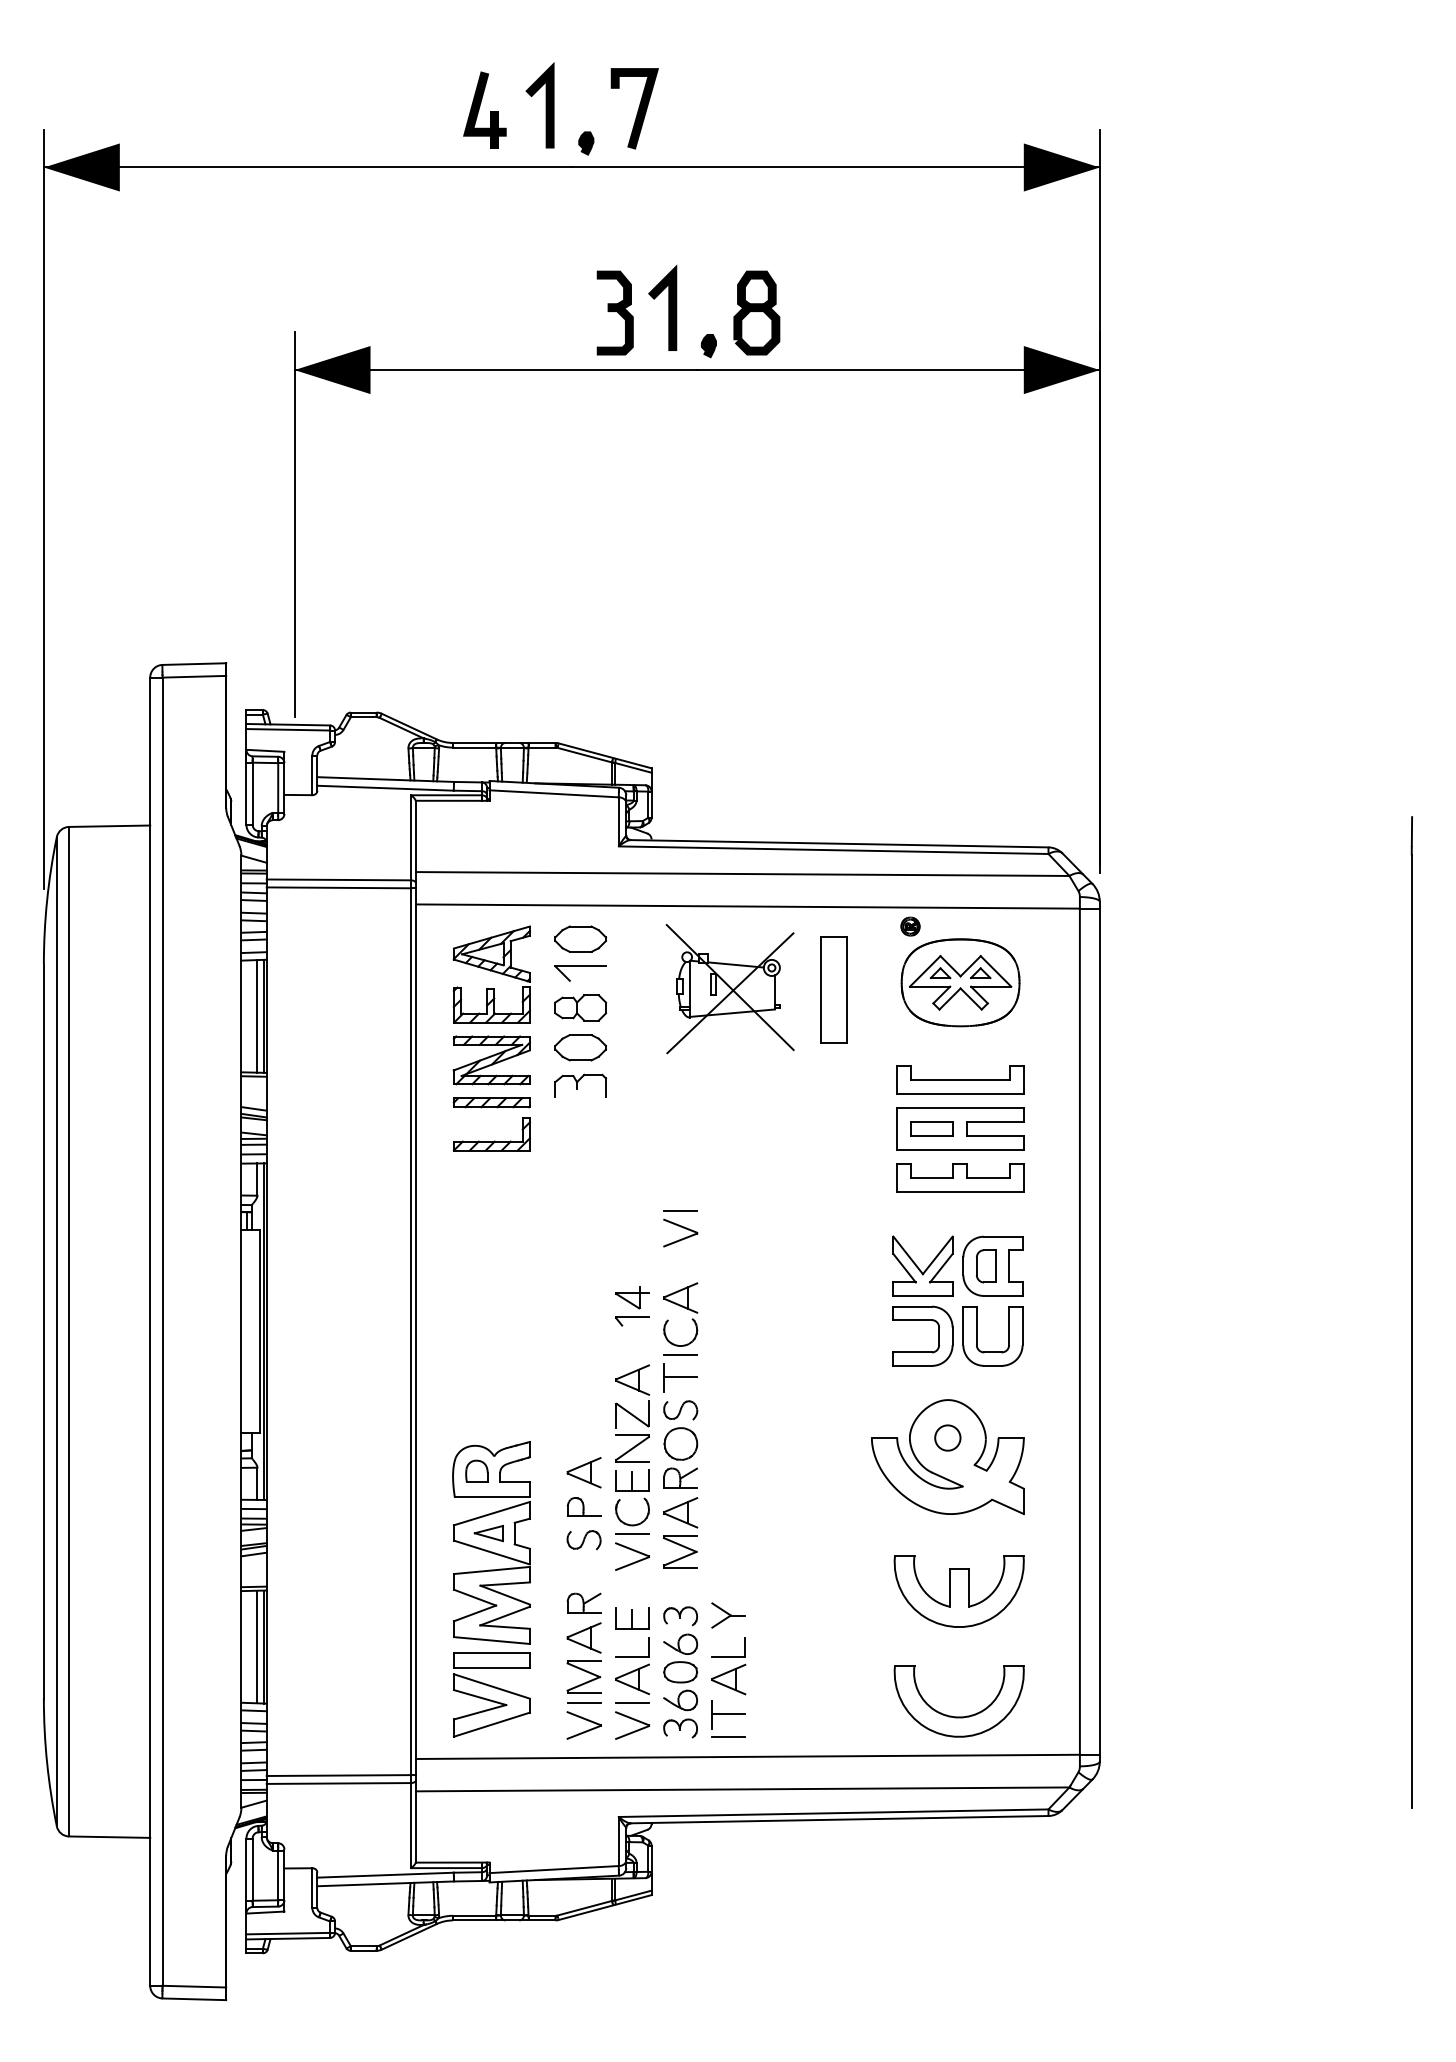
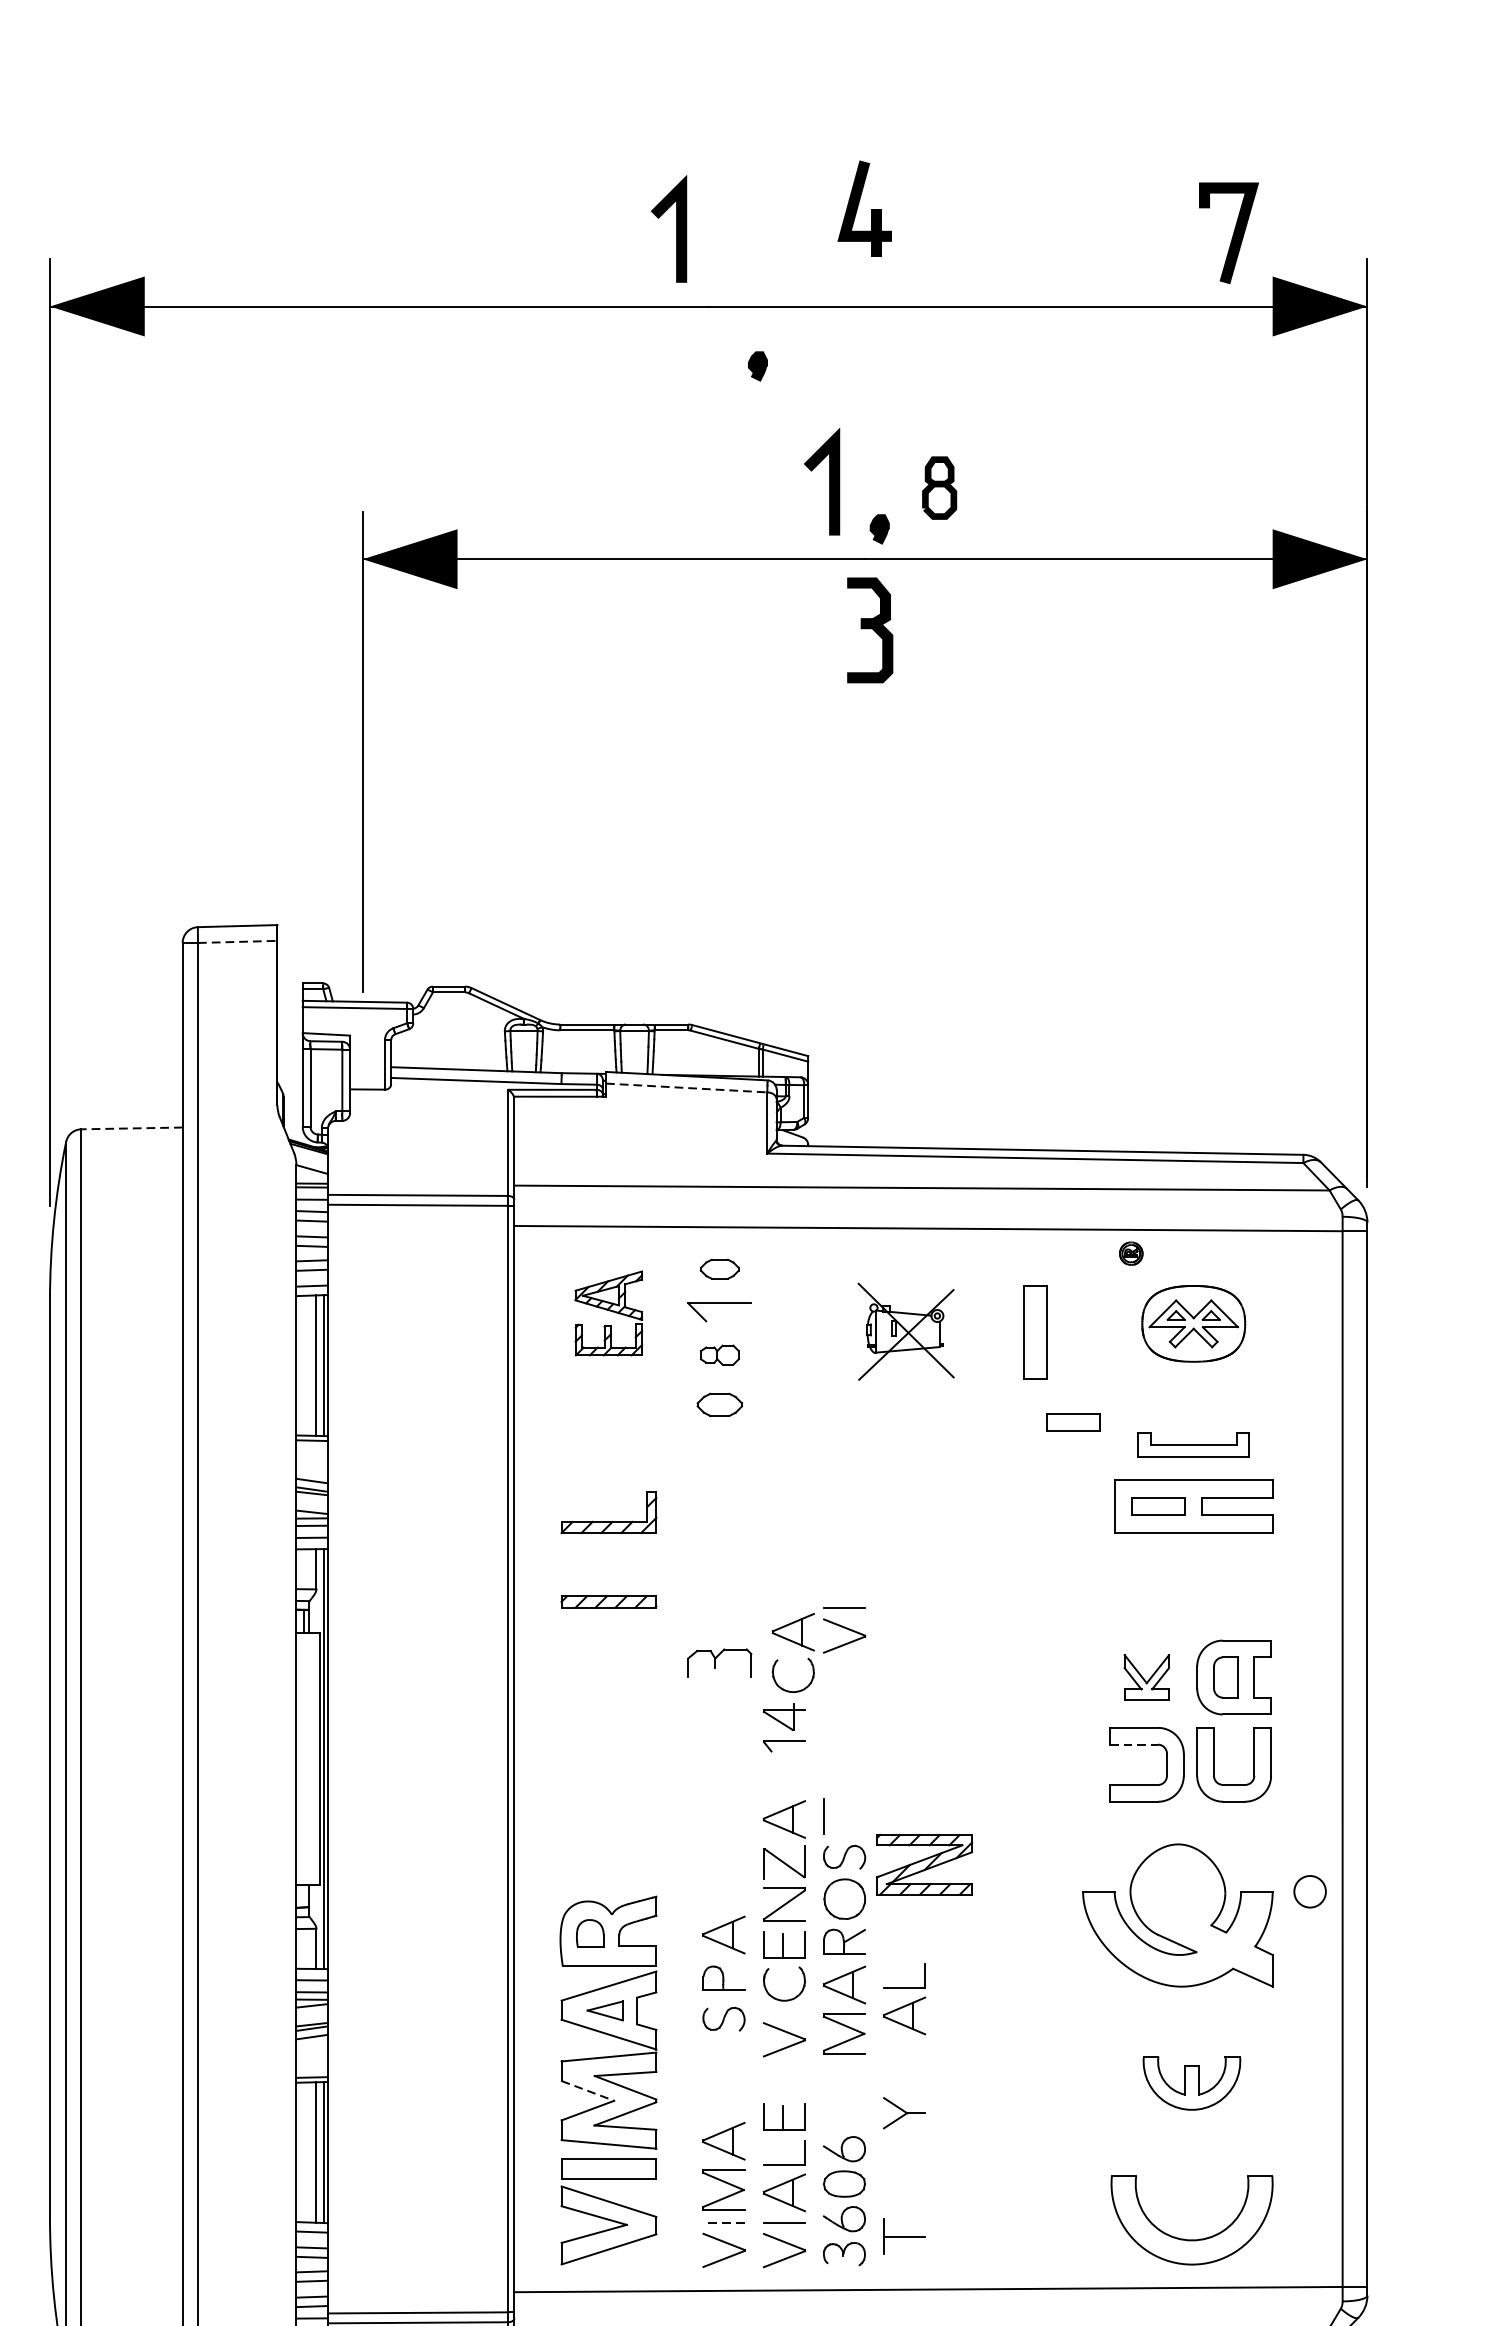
part: (484, 109) -> (864, 207), moved
line: (637, 110) -> (1232, 235), moved
part: (586, 143) -> (758, 366), moved
part: (614, 312) -> (869, 629), moved
part: (756, 312) -> (939, 487), size x0.6
line: (194, 676) -> (237, 941), solid -> dashed
line: (554, 793) -> (687, 1087), solid -> dashed
line: (109, 826) -> (131, 1128), solid -> dashed
part: (580, 938) -> (719, 1268), size x0.6
part: (491, 974) -> (608, 1313), size x0.7
part: (960, 982) -> (1193, 1323), size x0.7
part: (729, 989) -> (905, 1332), size x0.6
part: (833, 989) -> (1035, 1332), size x0.7
part: (580, 1007) -> (719, 1354), size x0.6
part: (580, 1047) -> (719, 1404), size x0.7
part: (491, 1060) -> (924, 1864), moved
part: (863, 1061) -> (1072, 1421), added
part: (960, 1079) -> (1193, 1444), size x0.7
part: (580, 1085) -> (719, 1662), moved
part: (491, 1102) -> (608, 1601), moved
part: (960, 1177) -> (1193, 1566), removed
part: (922, 1265) -> (1146, 1676), size x0.6
part: (681, 1307) -> (794, 1644), moved
line: (913, 1320) -> (1135, 1745), solid -> dashed
line: (680, 1355) -> (844, 1788), removed
line: (680, 1377) -> (844, 1816), removed
part: (947, 1437) -> (1309, 1891), moved
line: (632, 1534) -> (784, 2012), removed
part: (958, 1591) -> (1191, 2083), size x0.6
line: (475, 1597) -> (588, 2090), solid -> dashed
part: (583, 1602) -> (723, 2096), removed
part: (680, 1616) -> (844, 2114), removed
part: (728, 1666) -> (904, 1999), moved
line: (583, 1703) -> (723, 2222), solid -> dashed
line: (728, 1736) -> (904, 2264), removed

